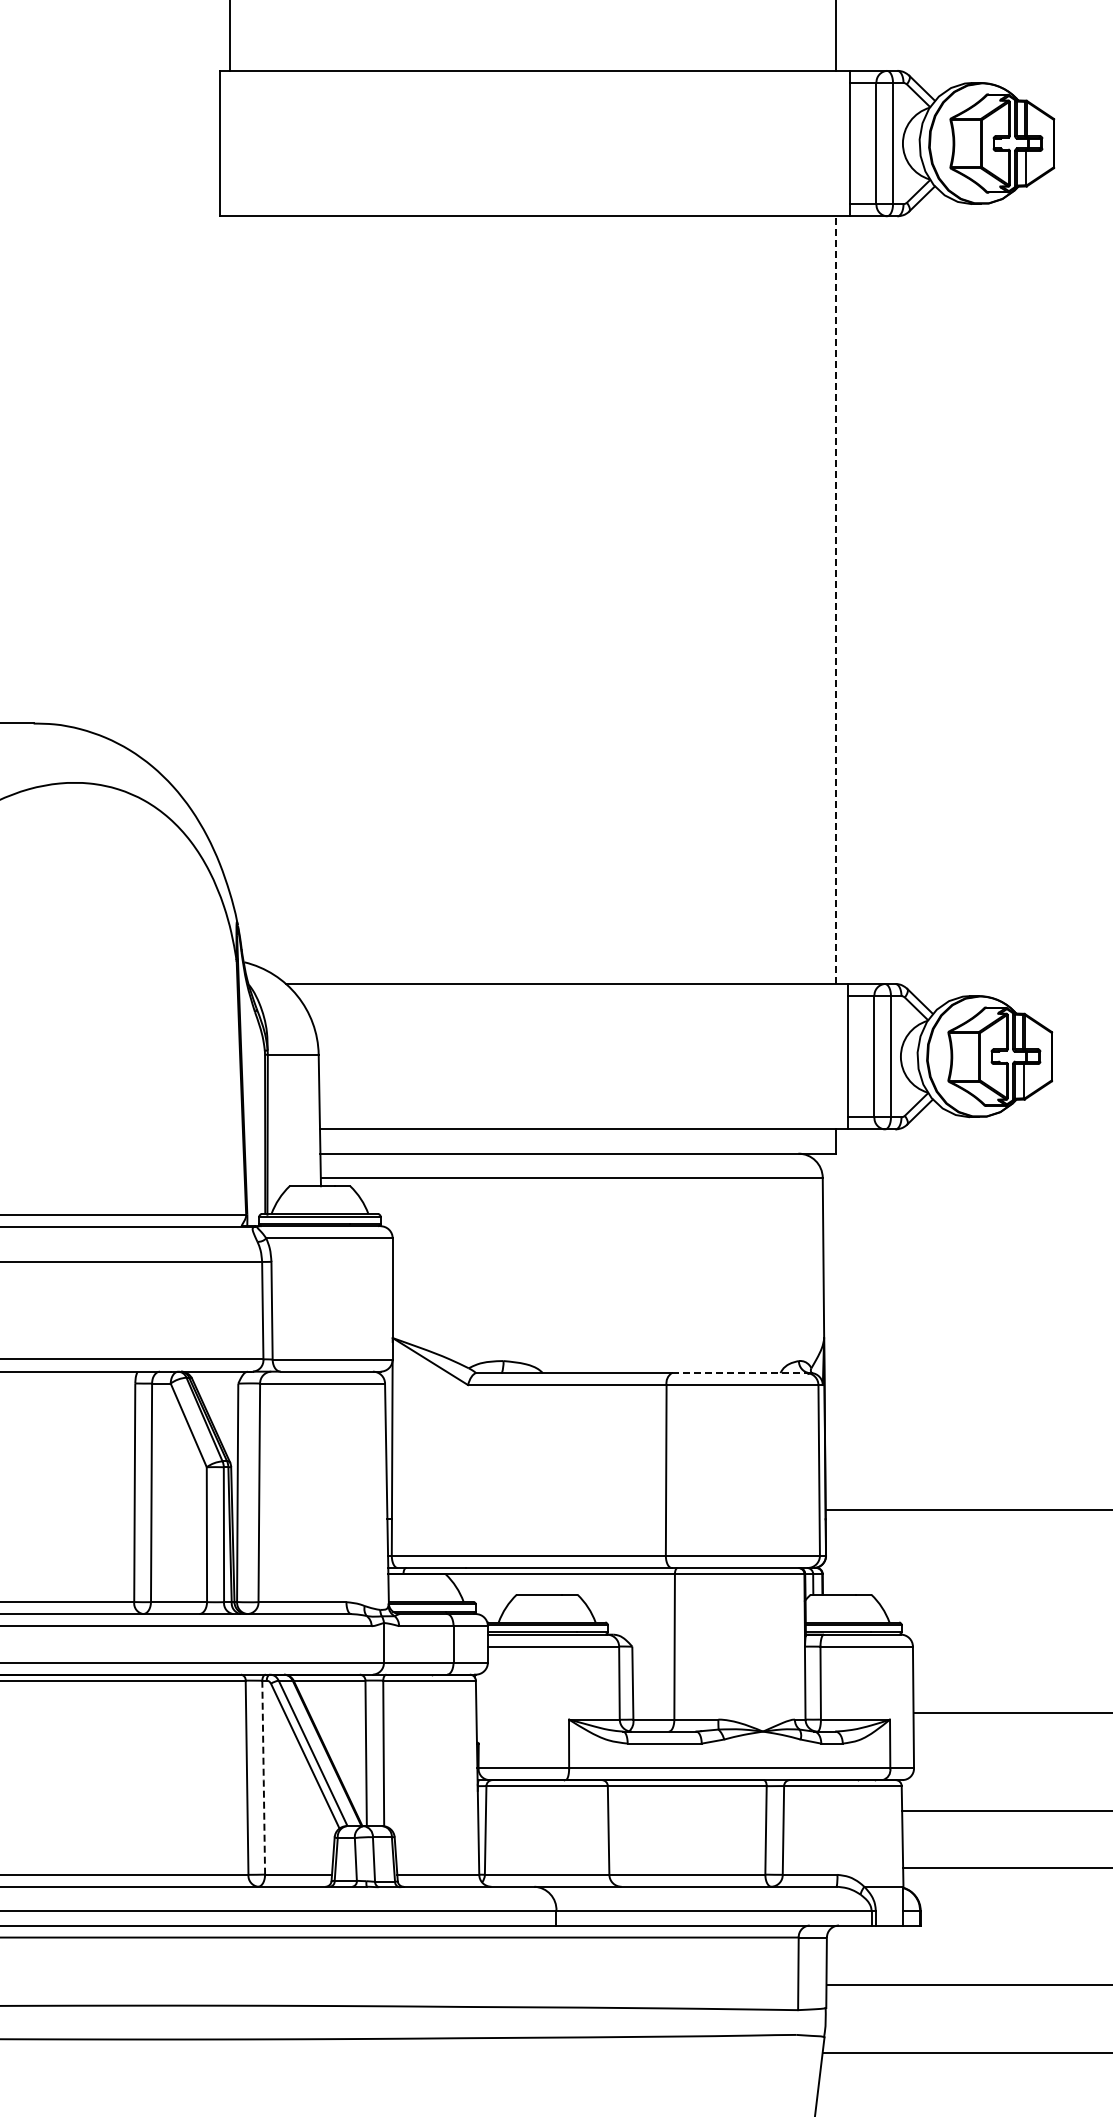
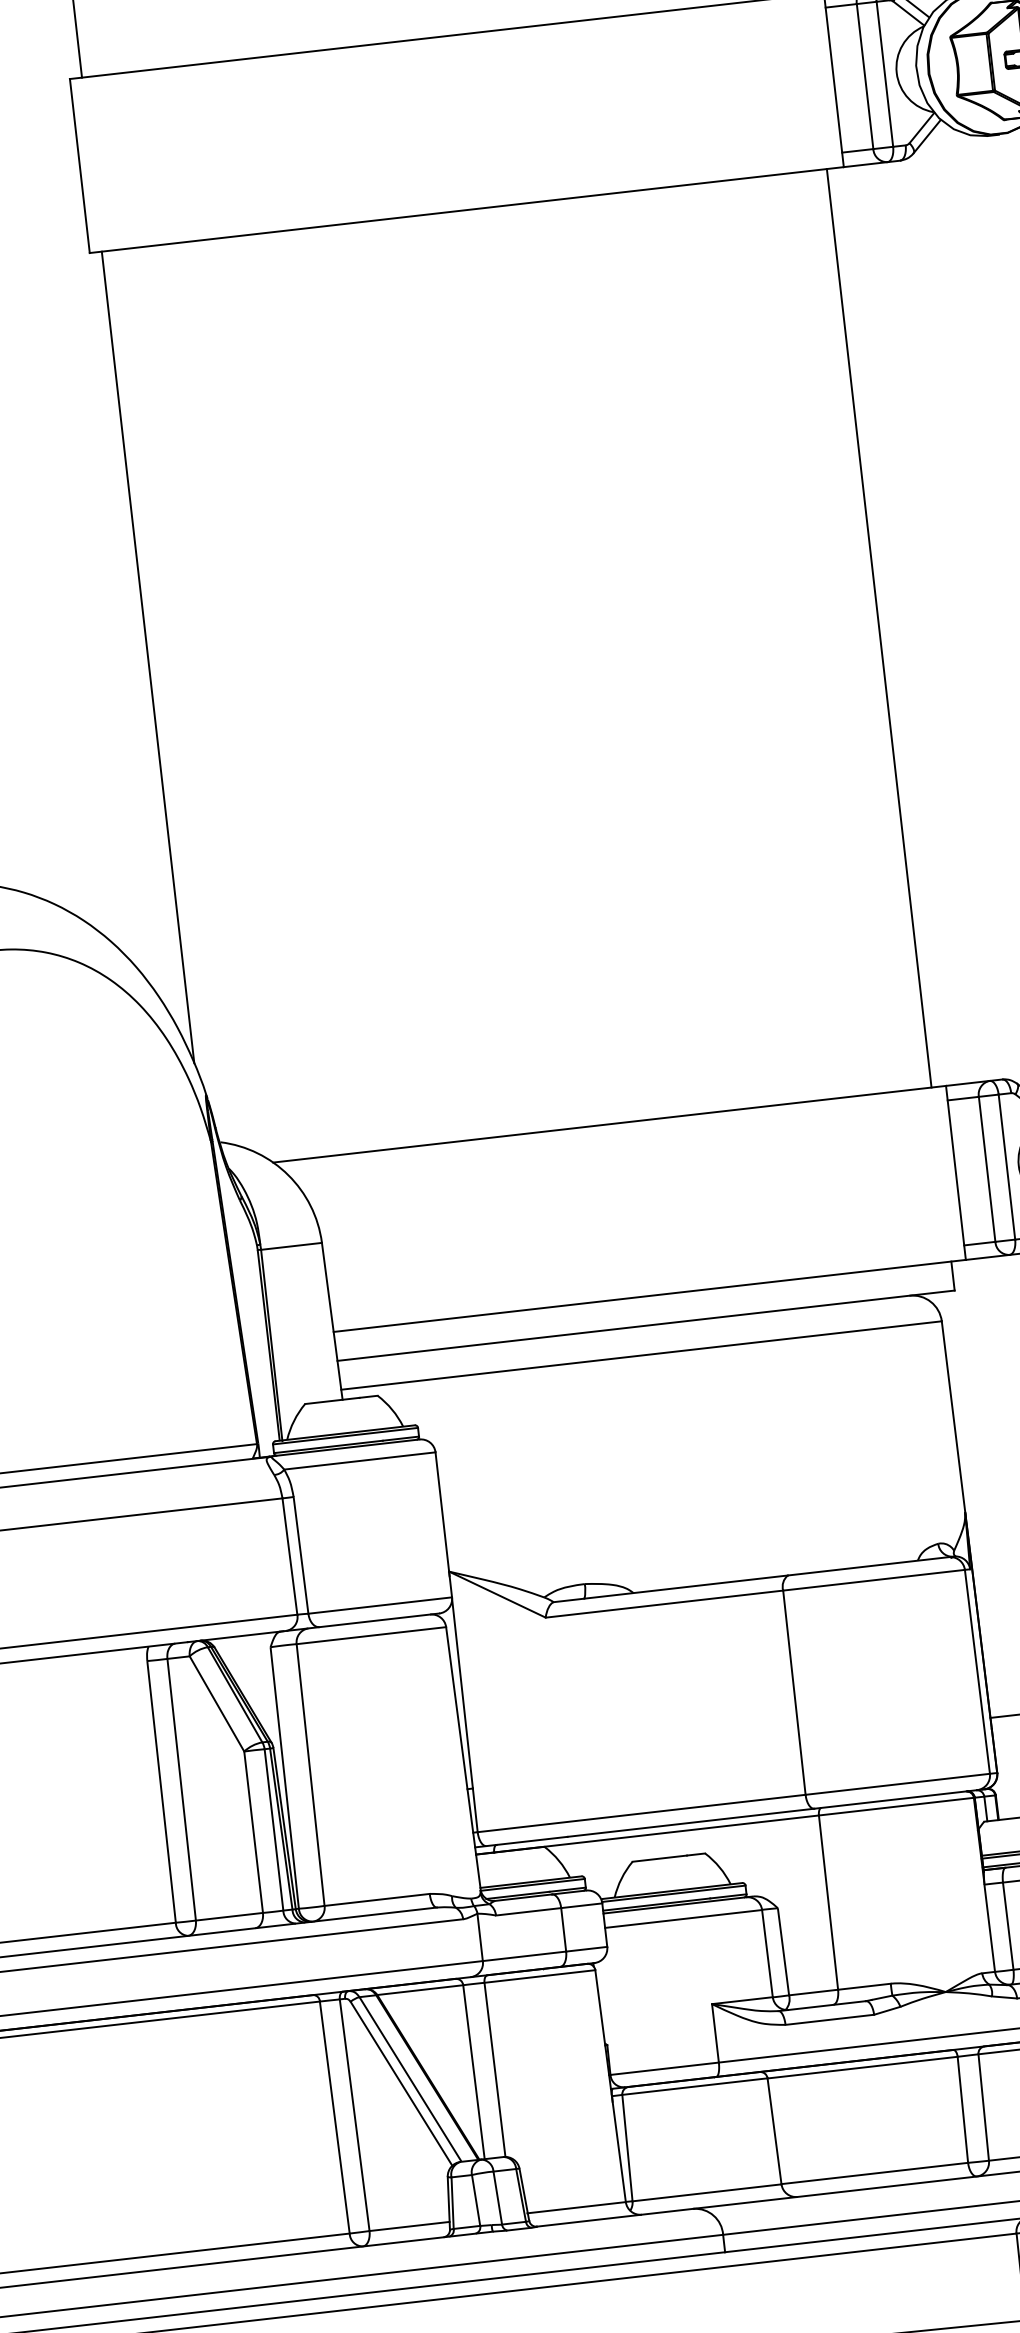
line: (230, 555) -> (148, 657), added
line: (836, 600) -> (879, 628), dashed -> solid
line: (739, 1373) -> (868, 1566), dashed -> solid
line: (263, 1778) -> (354, 2116), dashed -> solid

